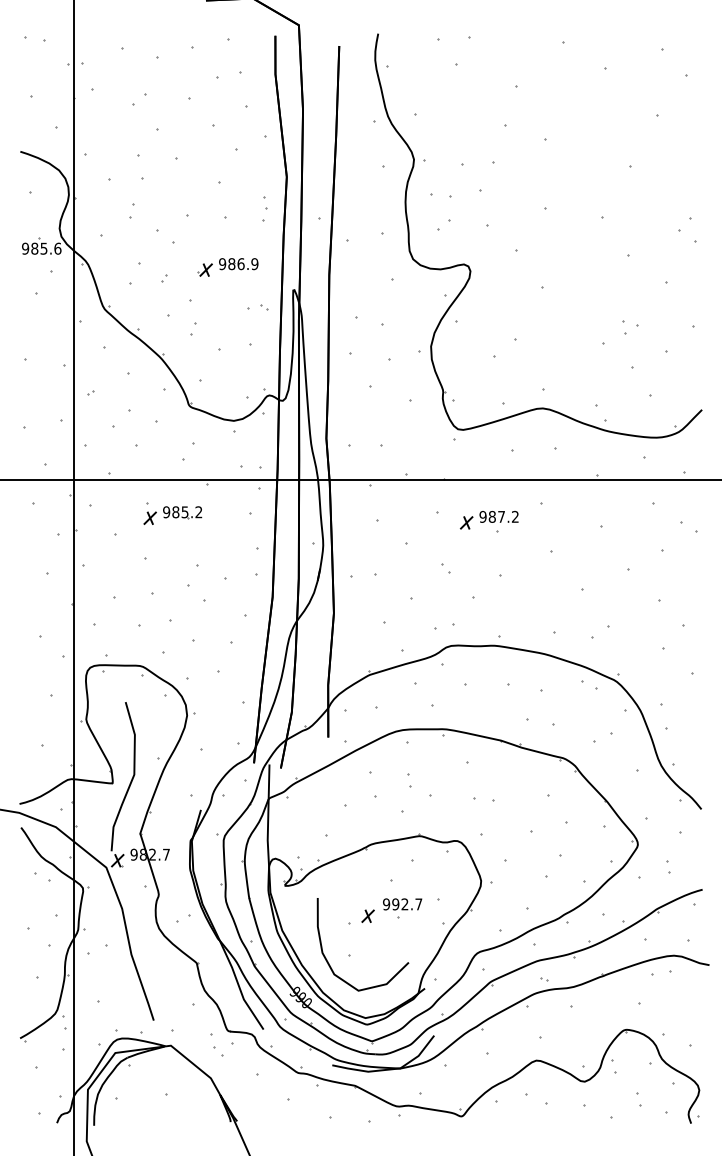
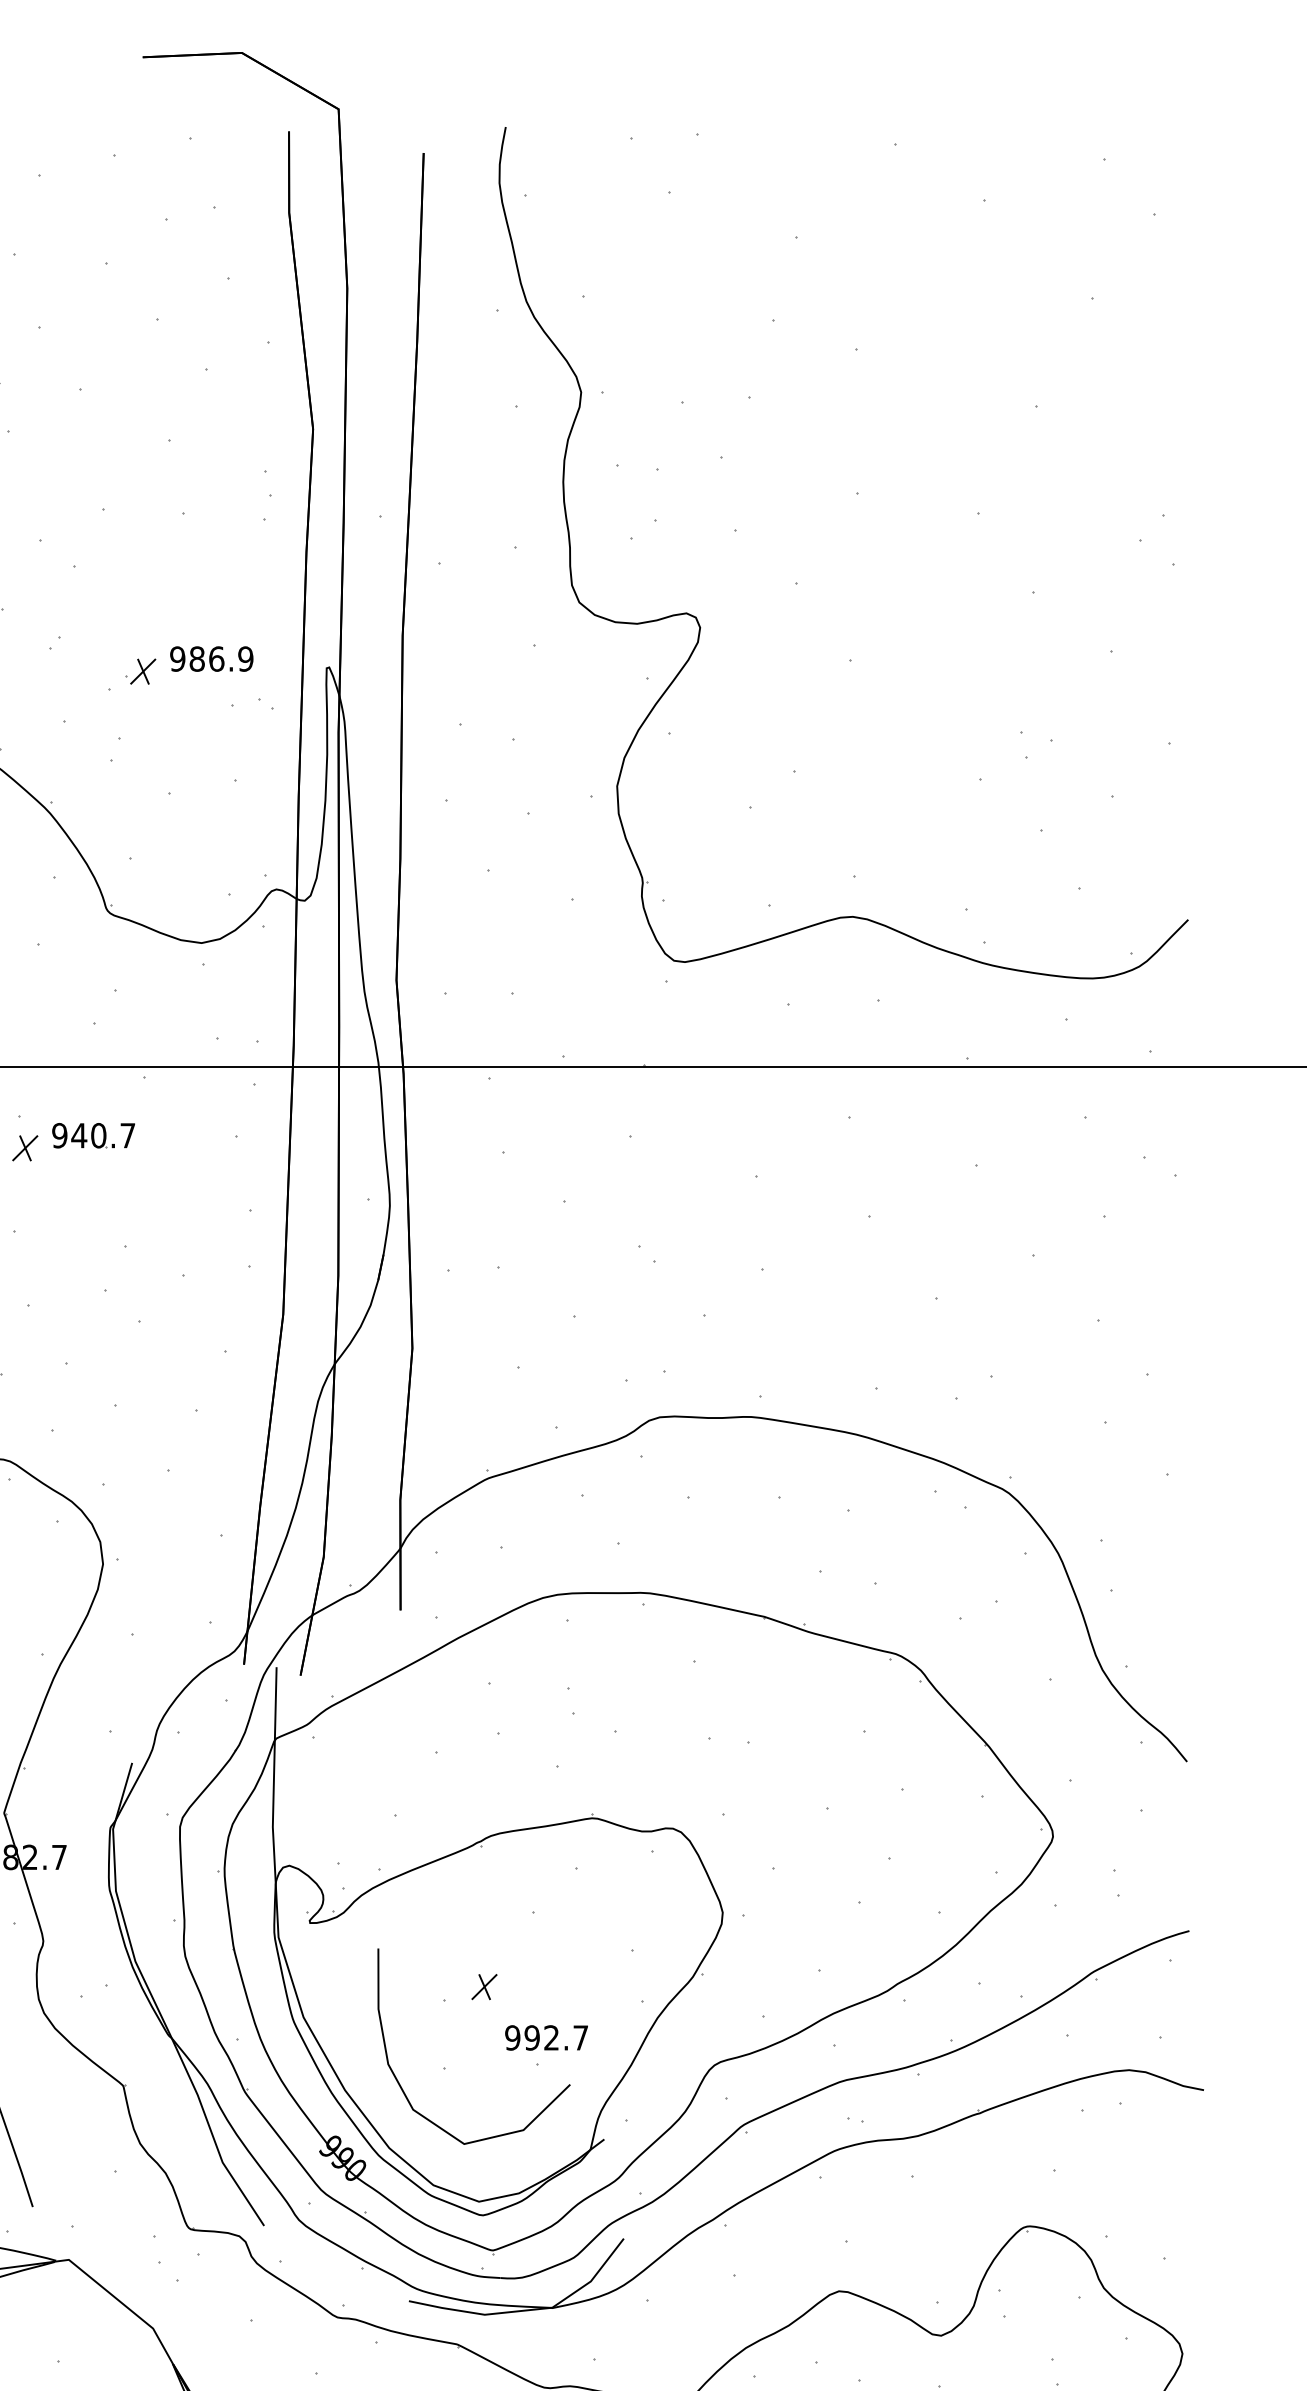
part: (227, 267) -> (188, 666), moved
text: (187, 512) -> (103, 1136), 985.2 -> 940.7
part: (489, 520) -> (740, 1152), removed
part: (402, 908) -> (546, 2046), moved

